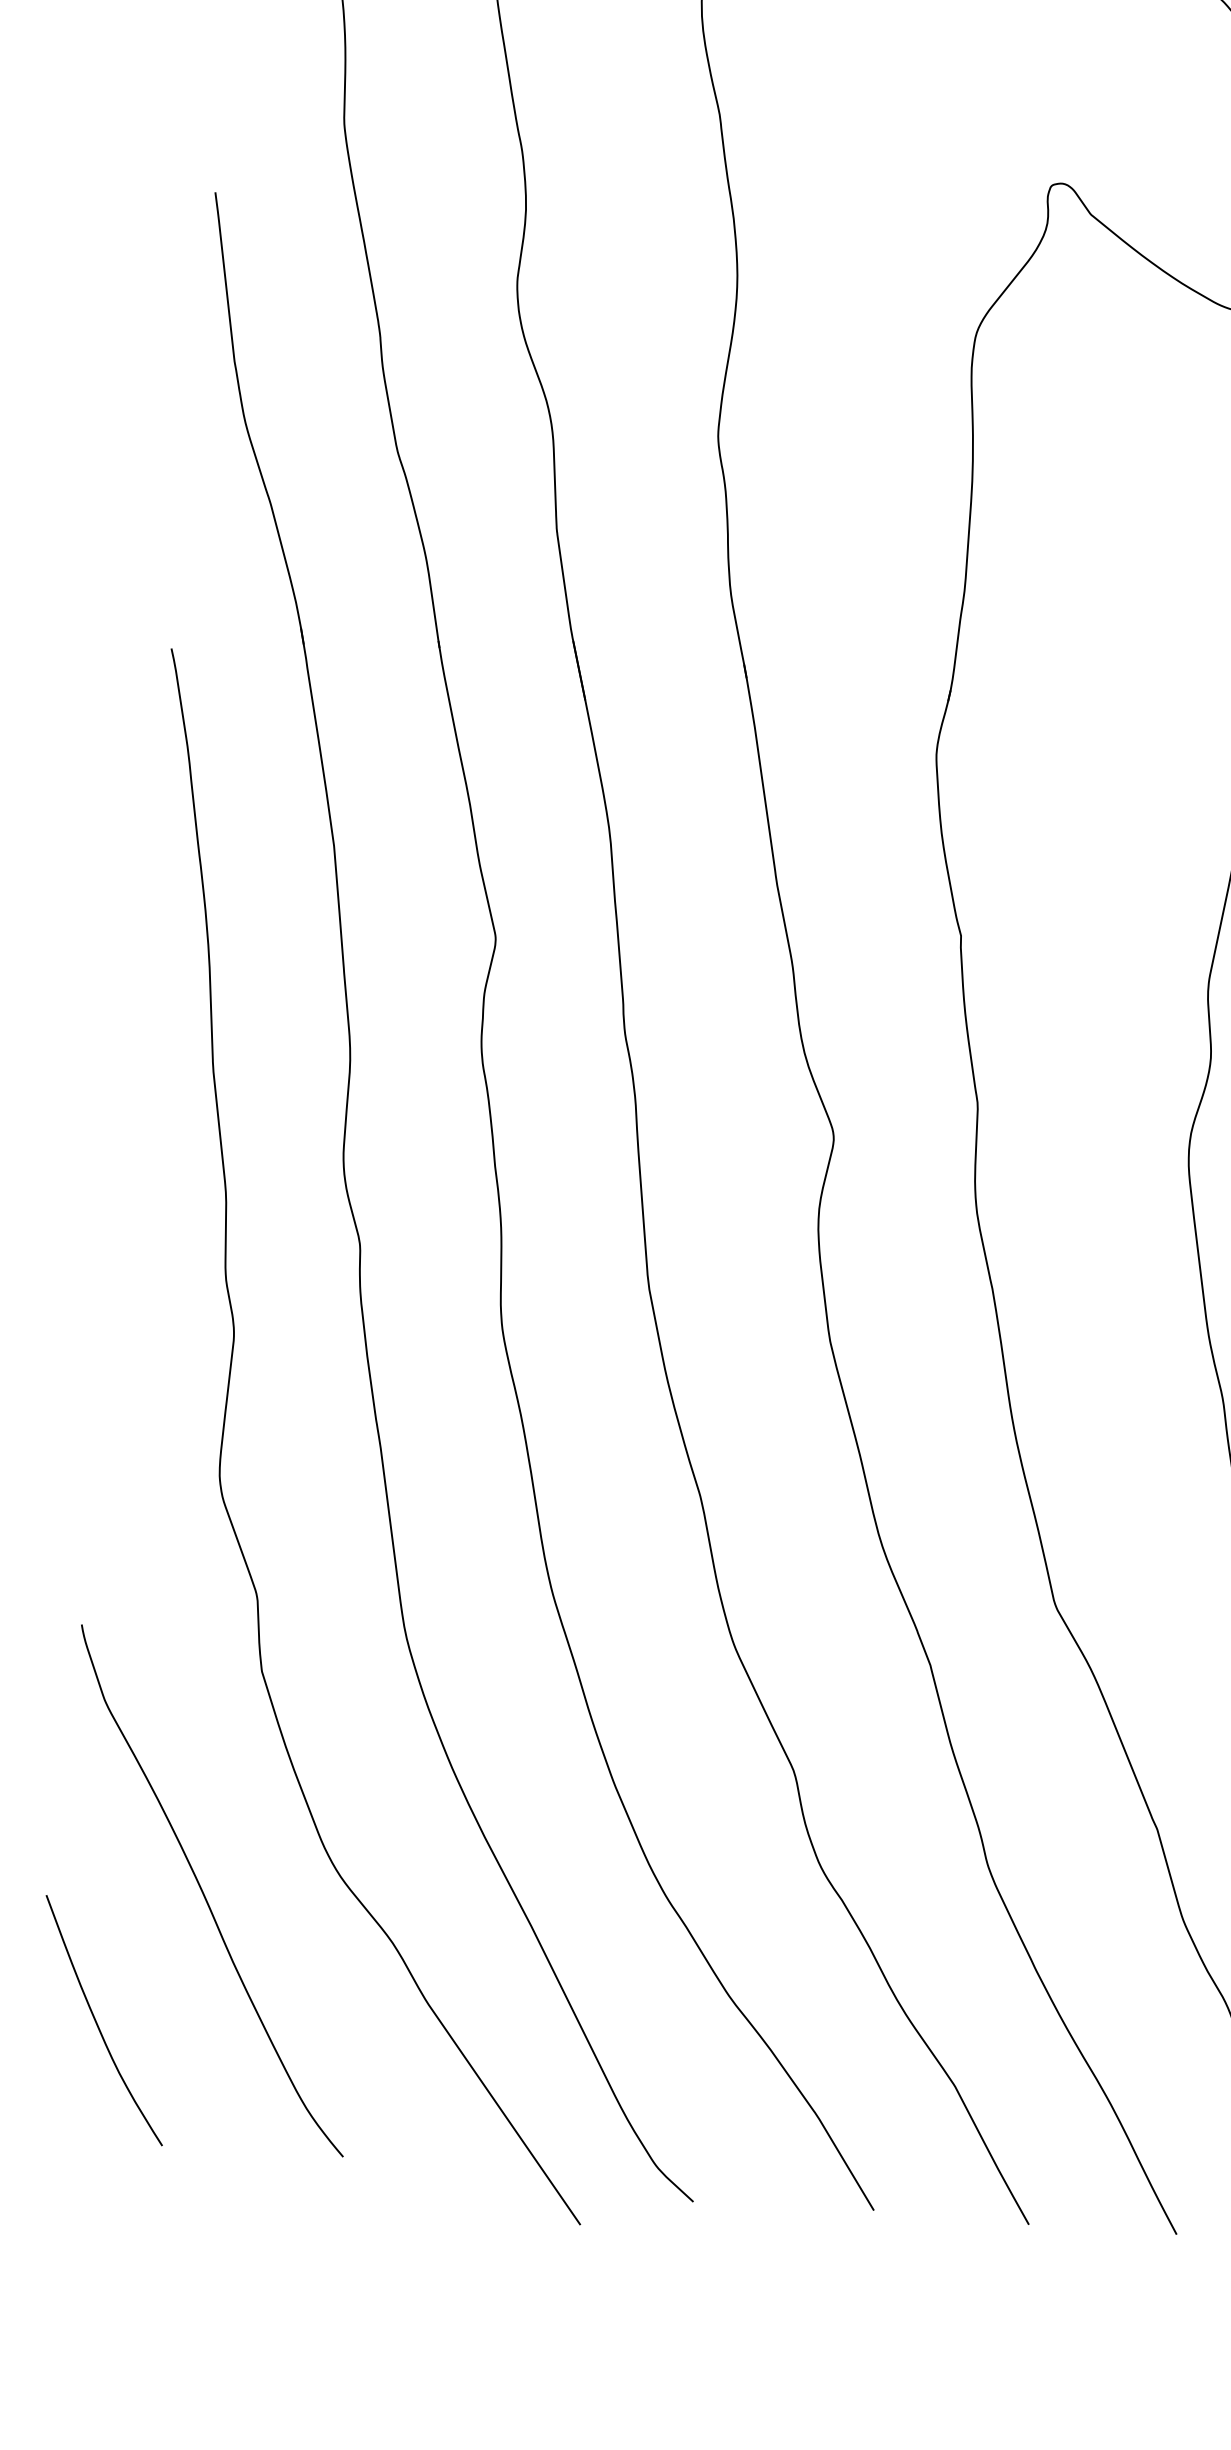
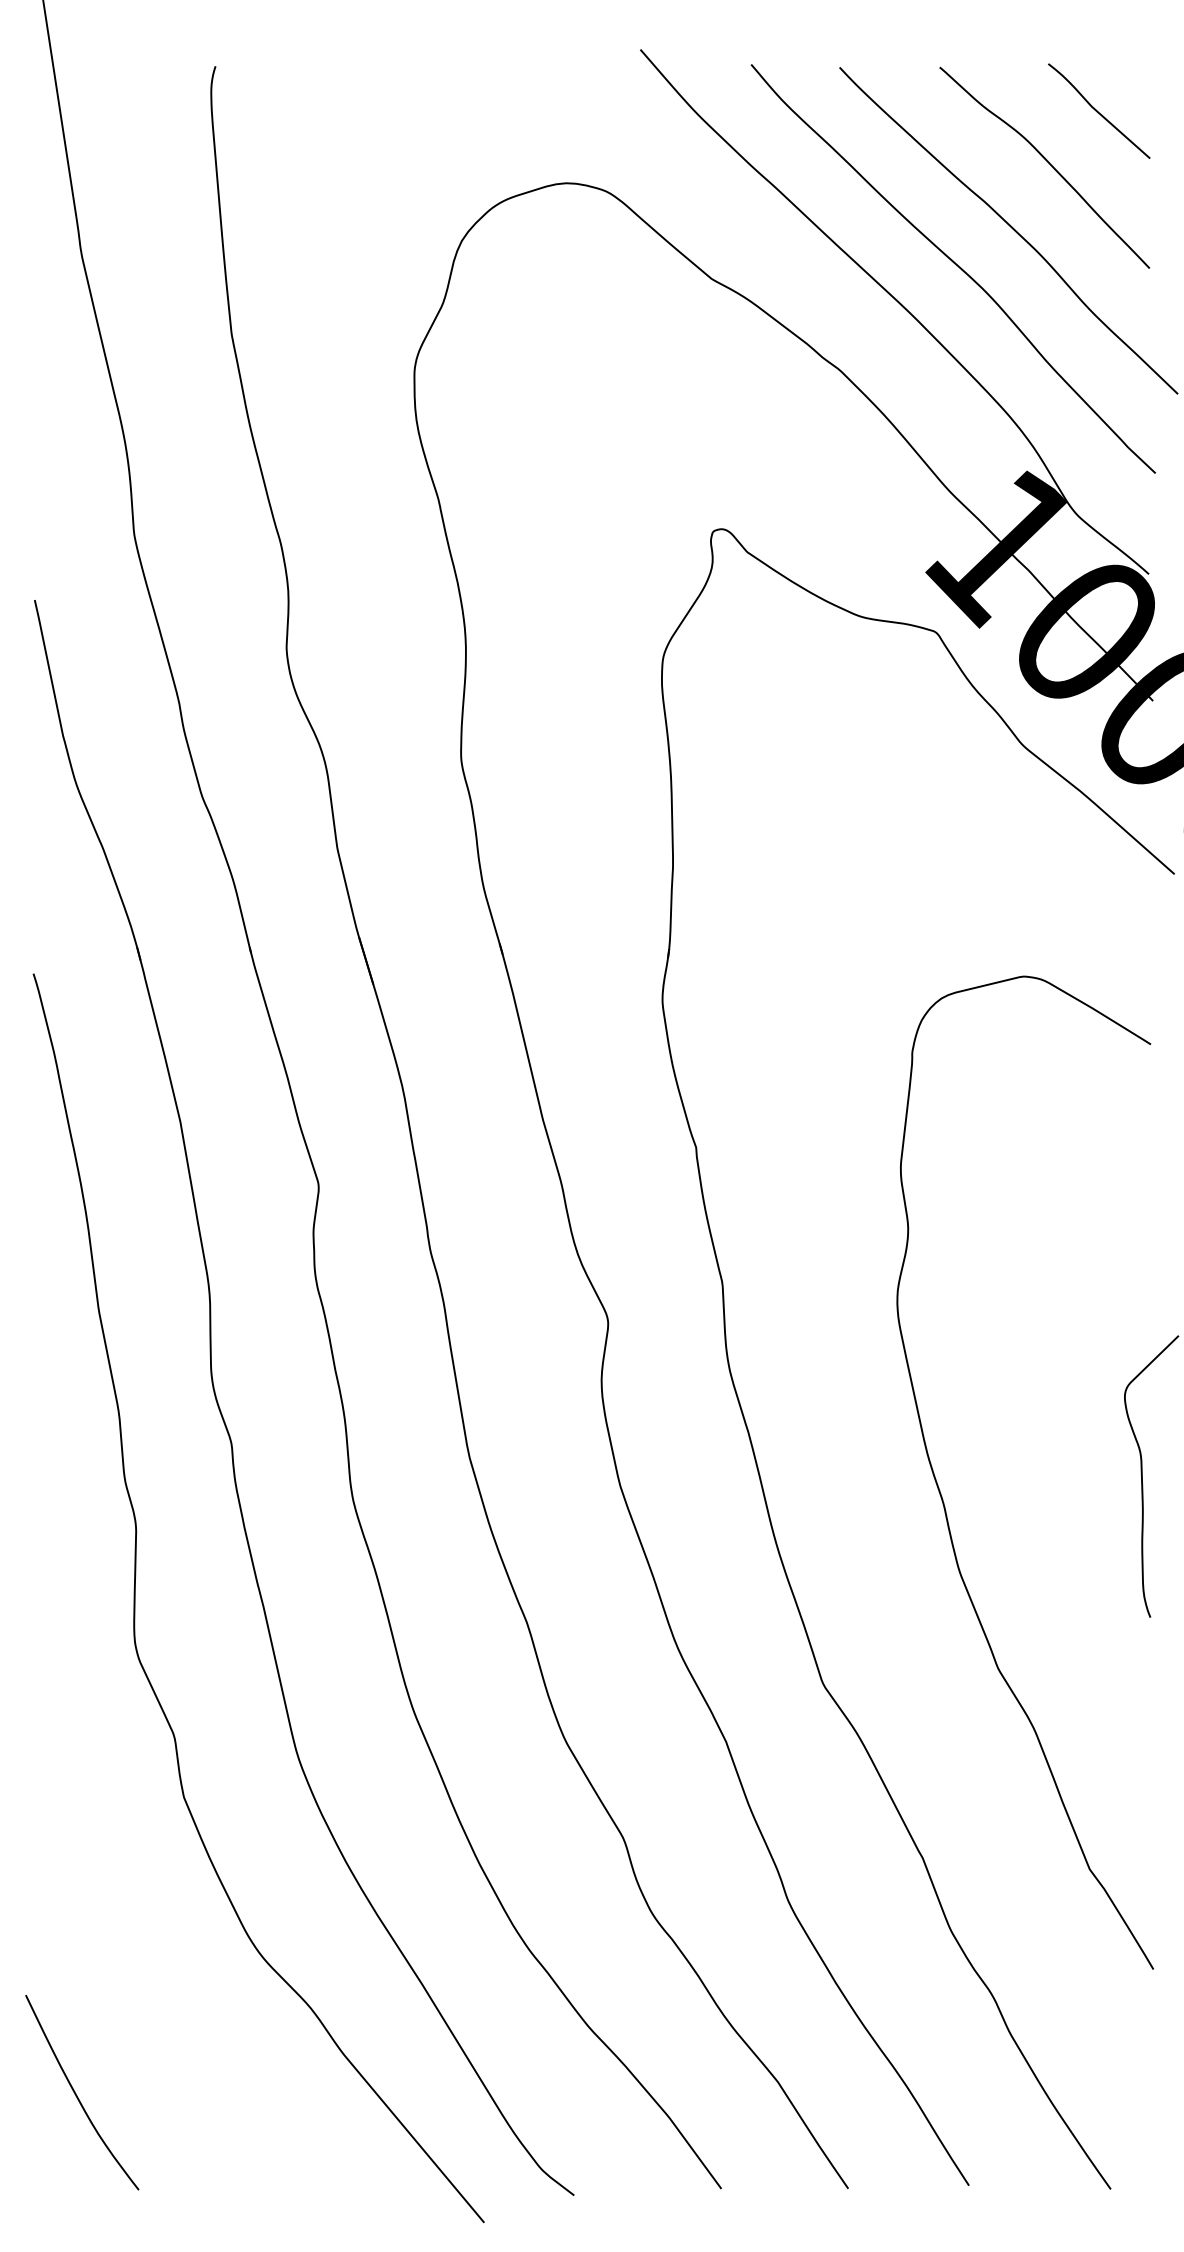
curve: (203, 1891) -> (153, 1980), removed

